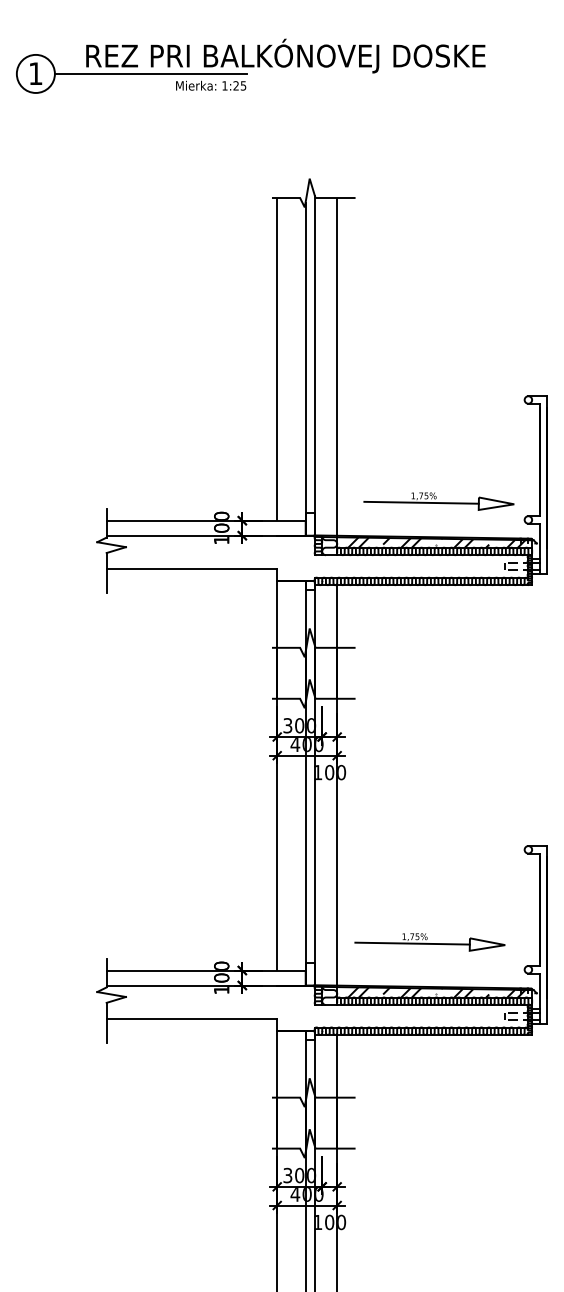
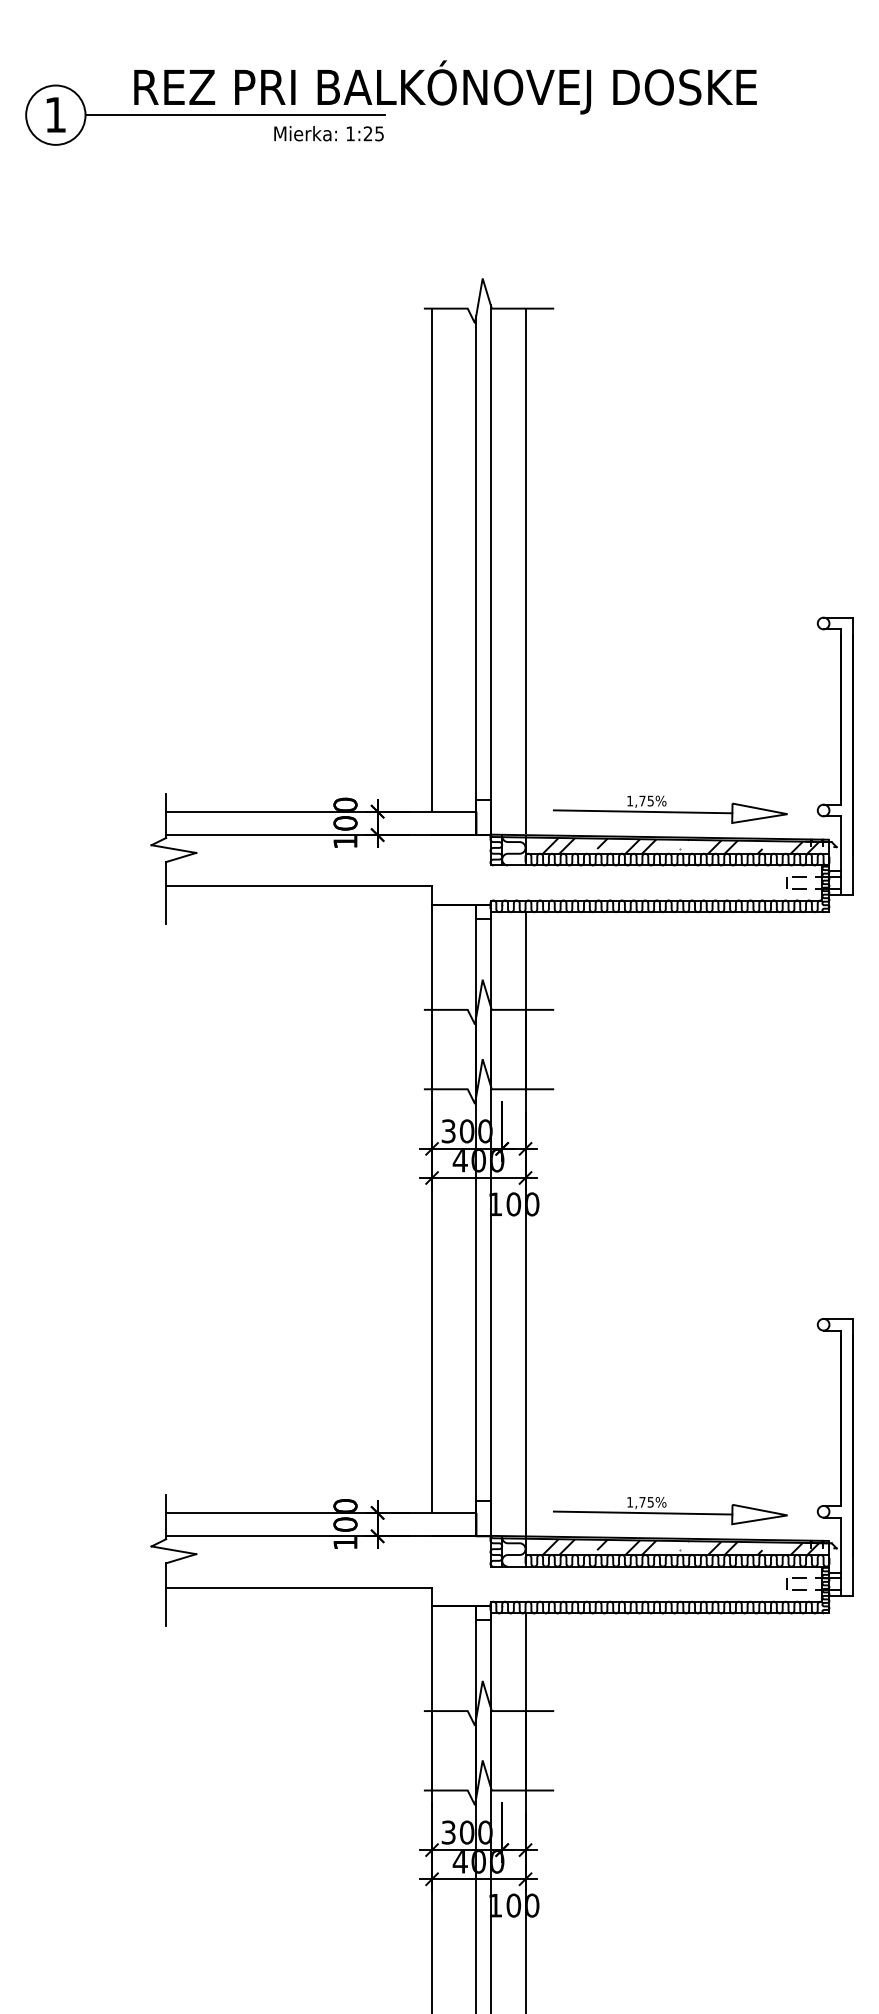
part: (438, 501) -> (669, 809), moved
part: (429, 942) -> (669, 1511), moved

